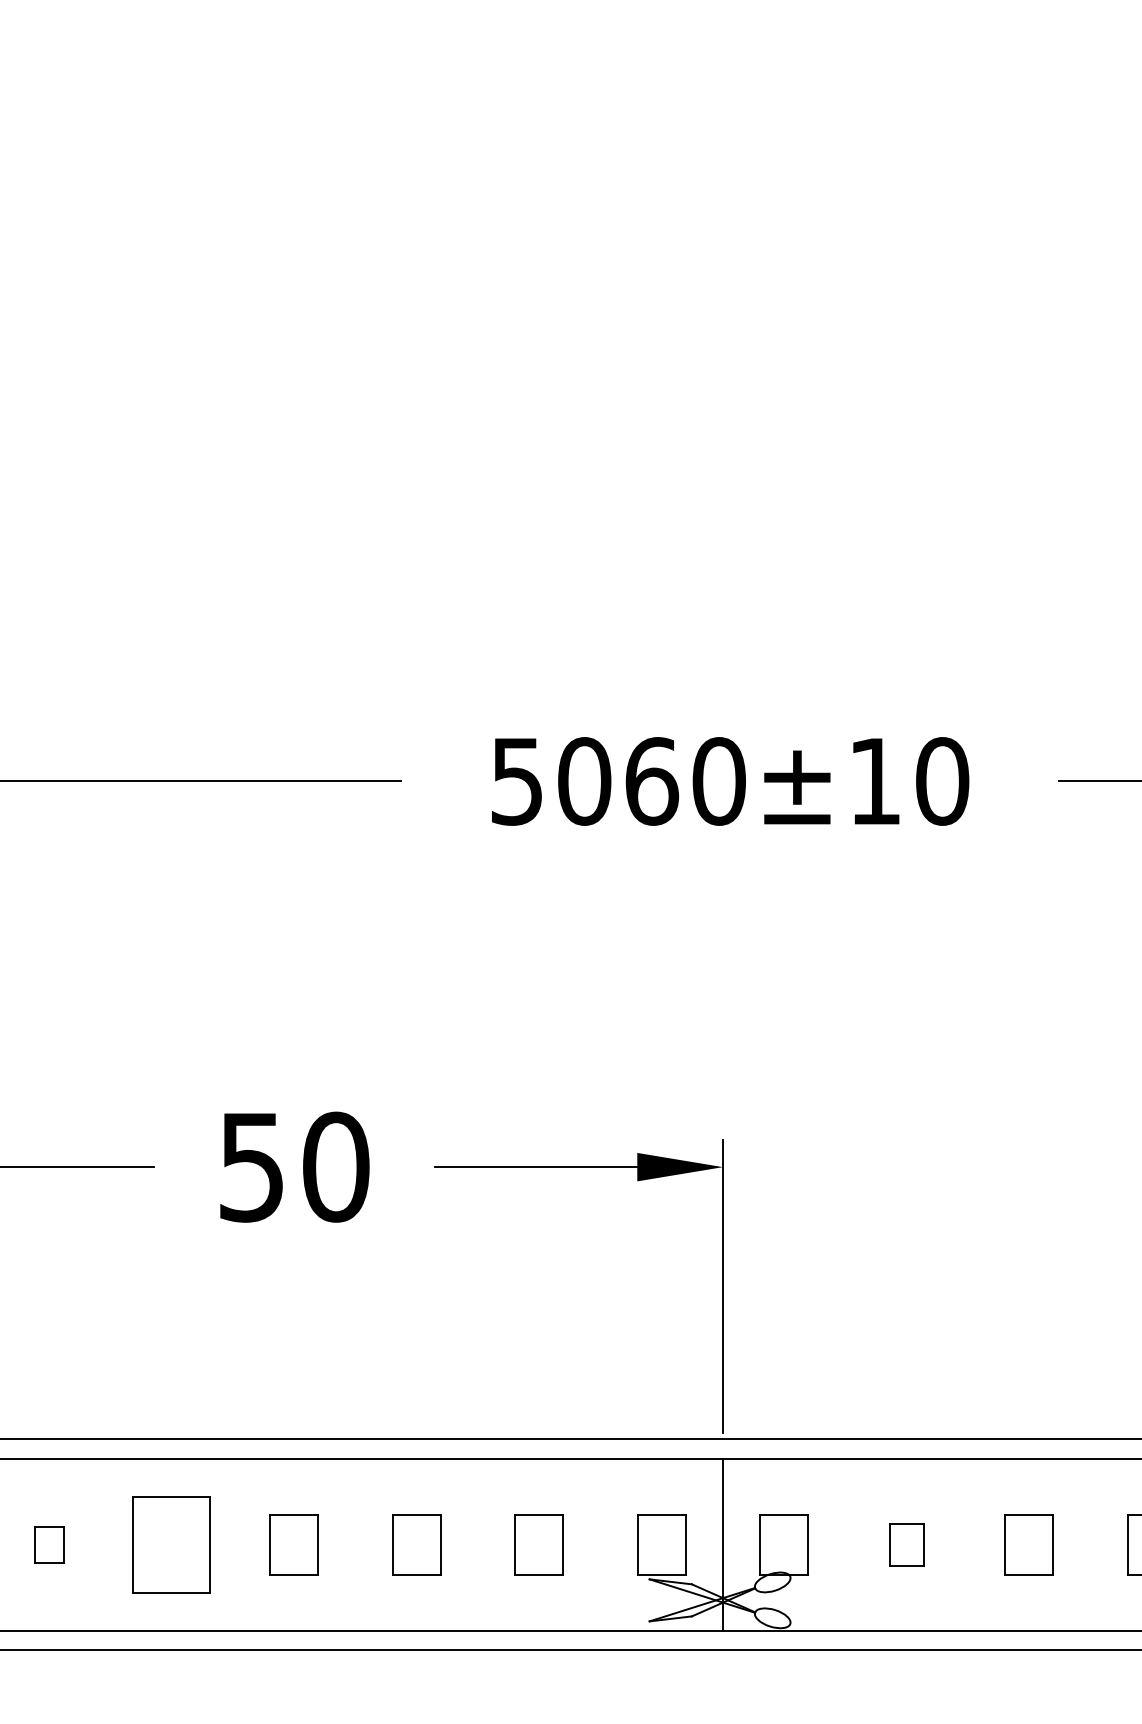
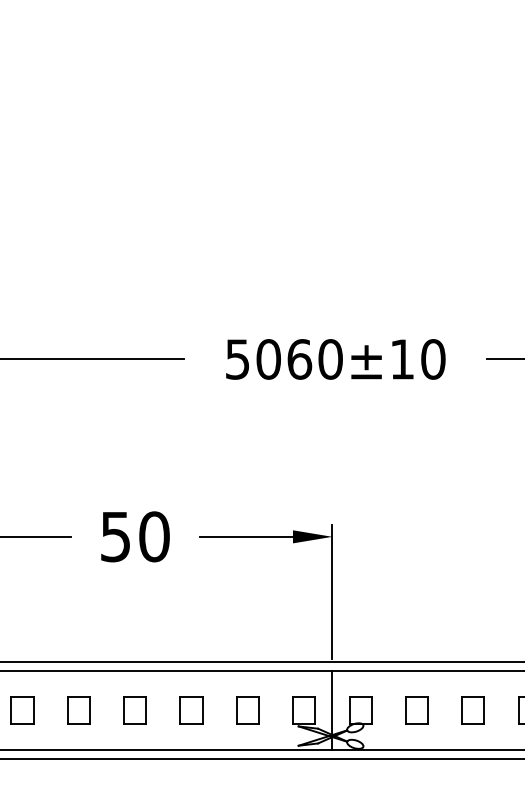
part: (49, 1544) -> (22, 710), size x1.67
part: (170, 1544) -> (78, 710), size x0.62
part: (905, 1544) -> (416, 710), size x1.43

